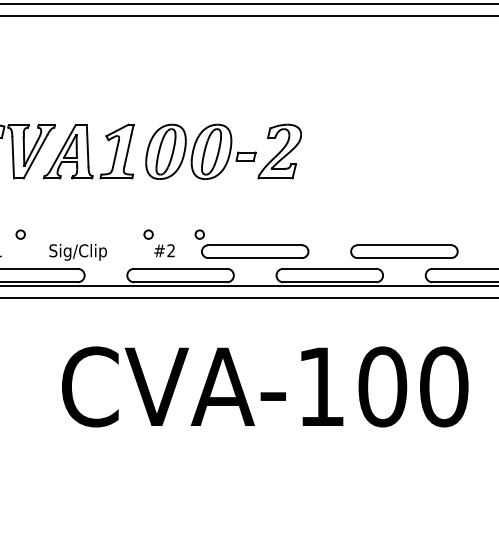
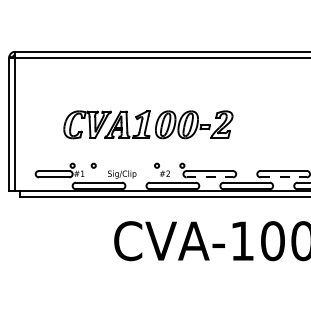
line: (256, 258) -> (210, 177), solid -> dashed
line: (406, 258) -> (284, 177), solid -> dashed

